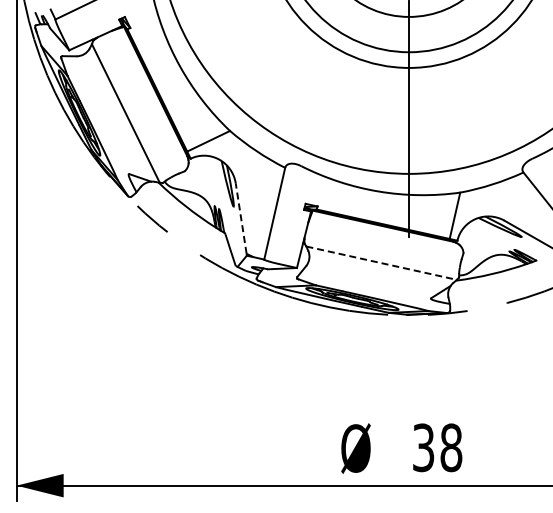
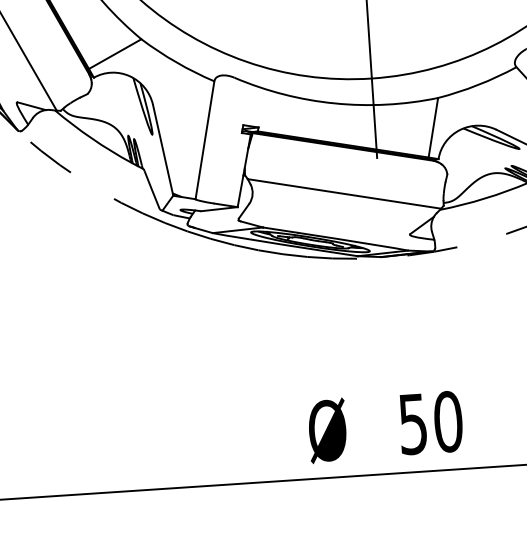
line: (241, 218) -> (163, 149), dashed -> solid
line: (382, 263) -> (345, 194), dashed -> solid
text: (437, 447) -> (430, 422), 38 -> 50

